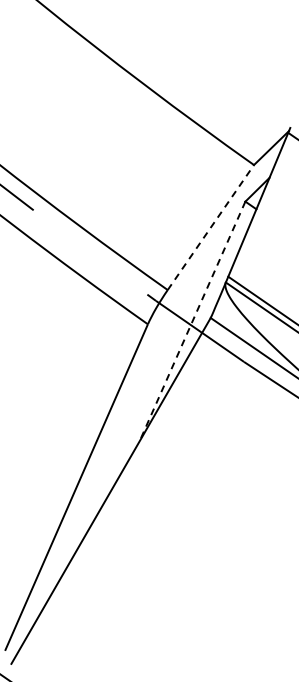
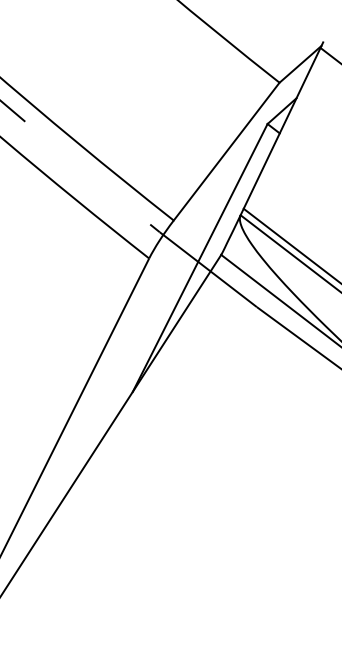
line: (210, 227) -> (226, 151), dashed -> solid
line: (192, 322) -> (200, 259), dashed -> solid

